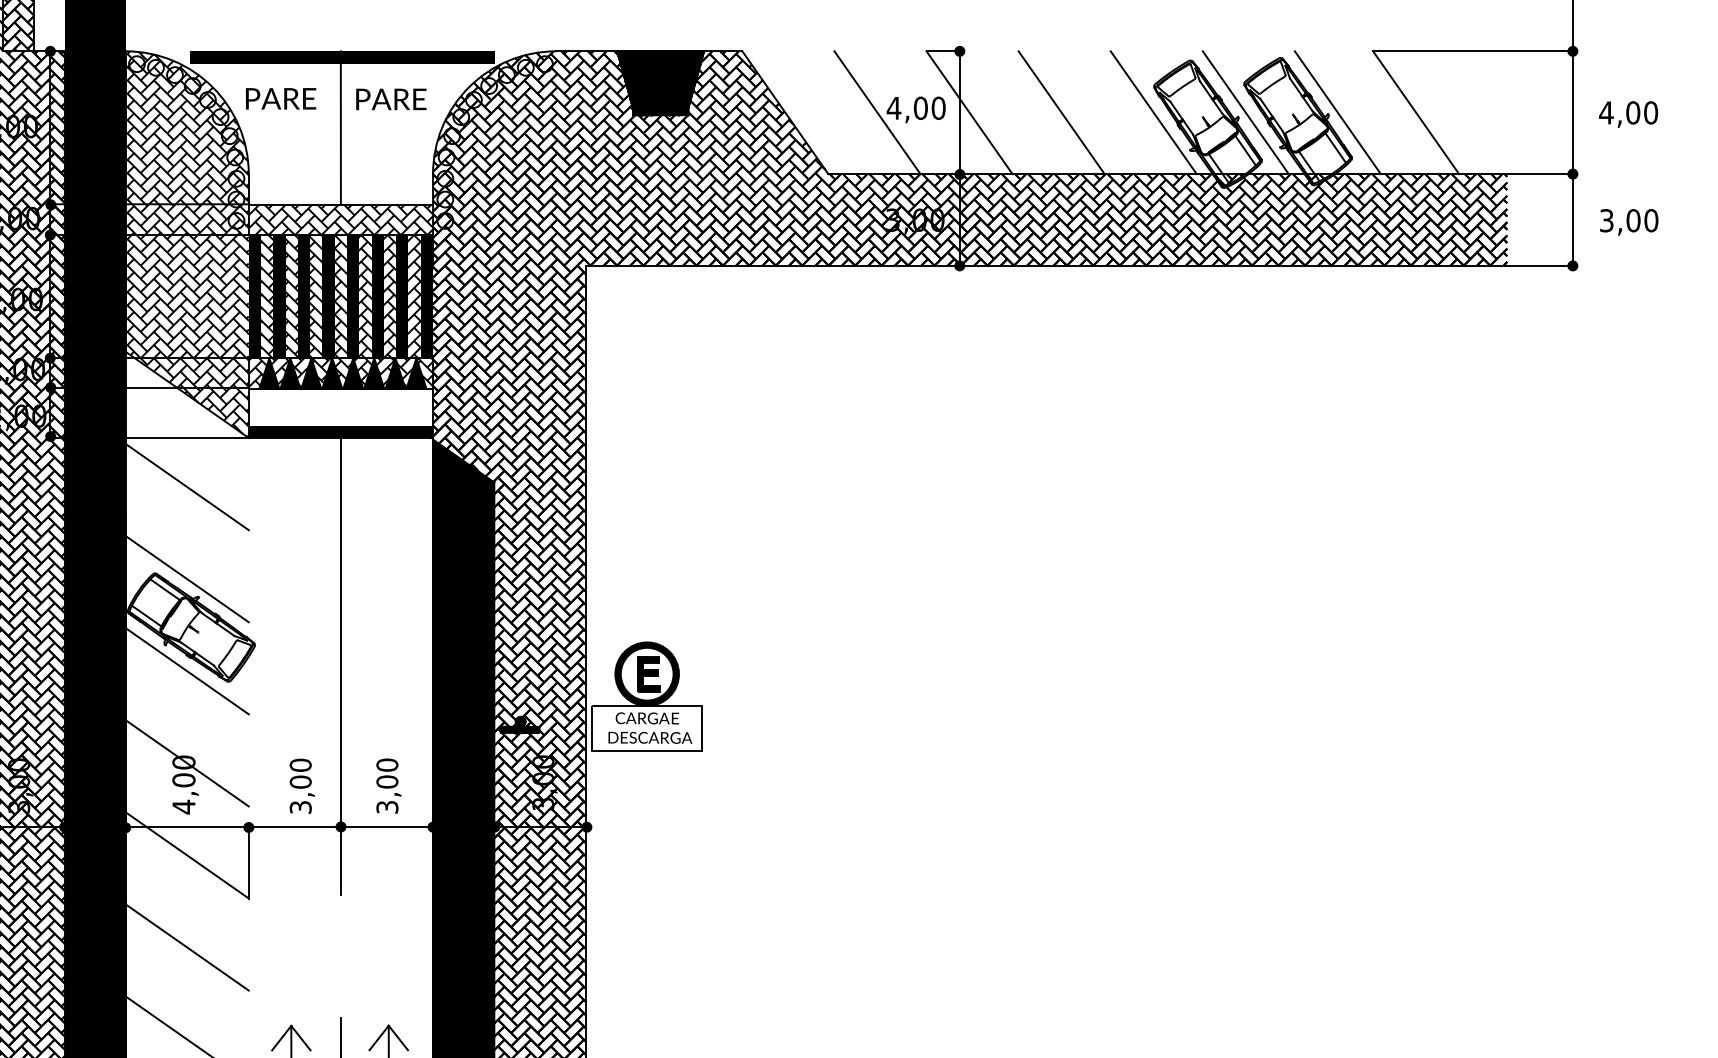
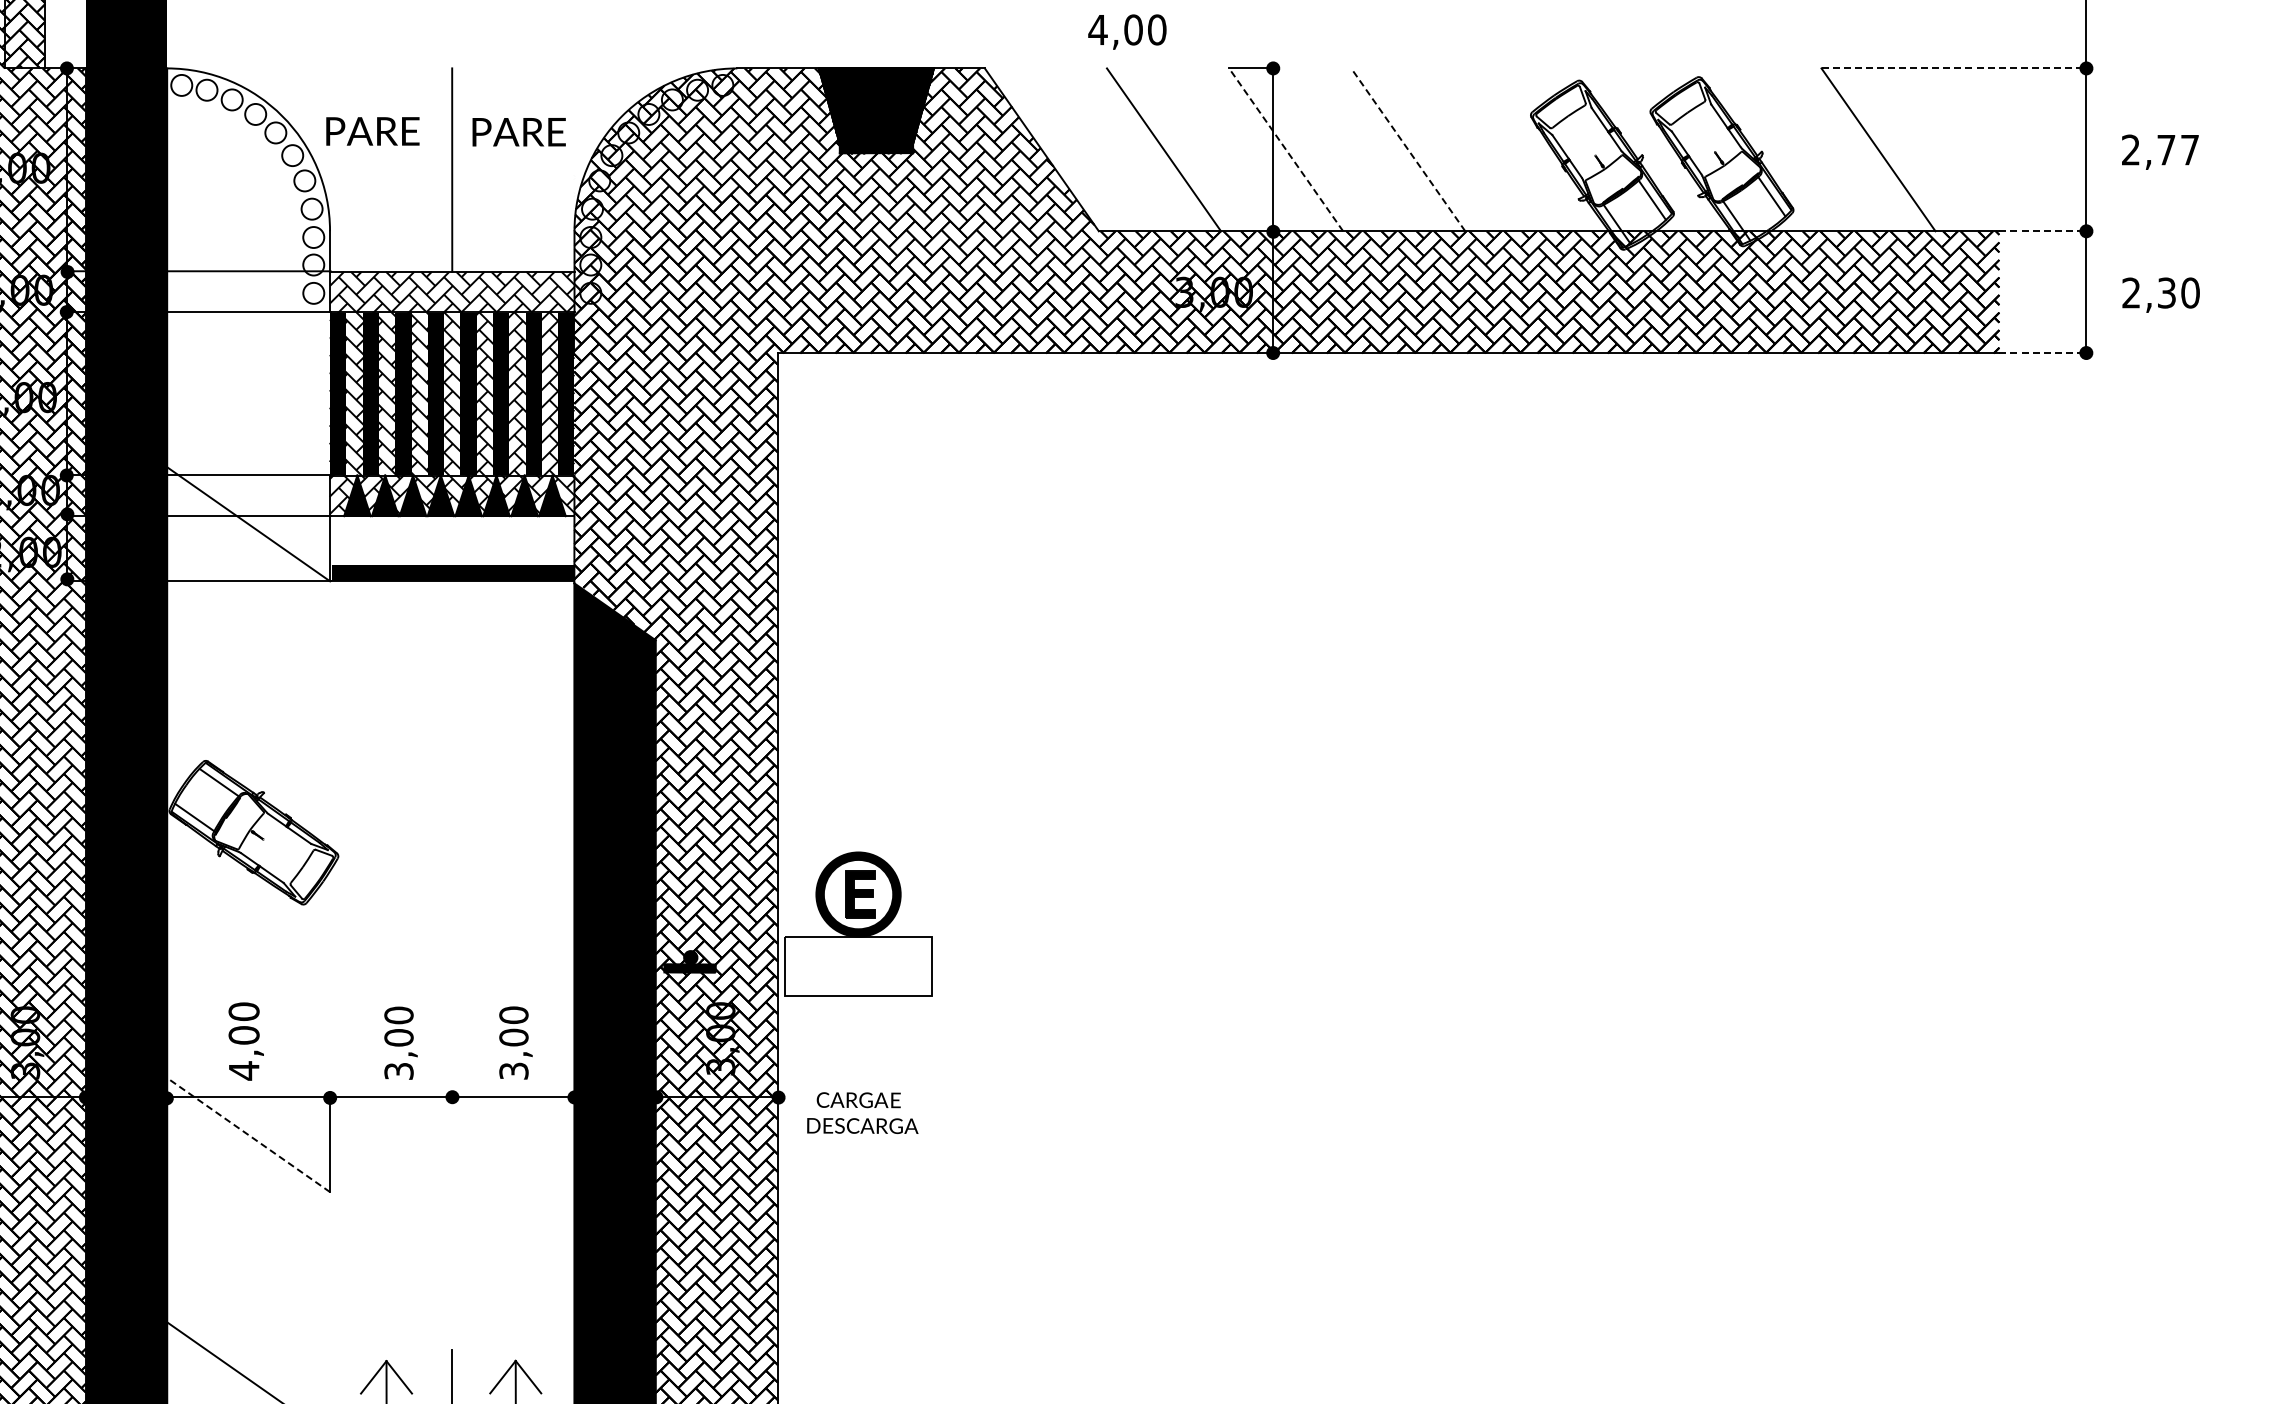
line: (1473, 51) -> (1954, 68), solid -> dashed
fill: (341, 57) -> (453, 76), removed
text: (916, 109) -> (1127, 31), moved
line: (969, 112) -> (1285, 149), solid -> dashed
line: (1061, 112) -> (1408, 149), solid -> dashed
line: (1153, 112) -> (1530, 149), removed
line: (1245, 112) -> (1652, 149), removed
line: (1337, 112) -> (1774, 149), removed
text: (1628, 112) -> (2160, 149), 4,00 -> 2,77
line: (1539, 174) -> (2042, 231), solid -> dashed
text: (1620, 220) -> (2149, 292), 3,00 -> 2,30
hatch: (187, 243) -> (248, 323), removed
line: (1539, 266) -> (2042, 353), solid -> dashed
line: (187, 487) -> (248, 646), removed
line: (187, 579) -> (248, 768), removed
line: (341, 664) -> (452, 881), removed
line: (187, 671) -> (248, 890), removed
text: (650, 727) -> (862, 1112), moved
line: (187, 763) -> (248, 1012), removed
line: (187, 855) -> (248, 1134), solid -> dashed
line: (187, 947) -> (248, 1257), removed

